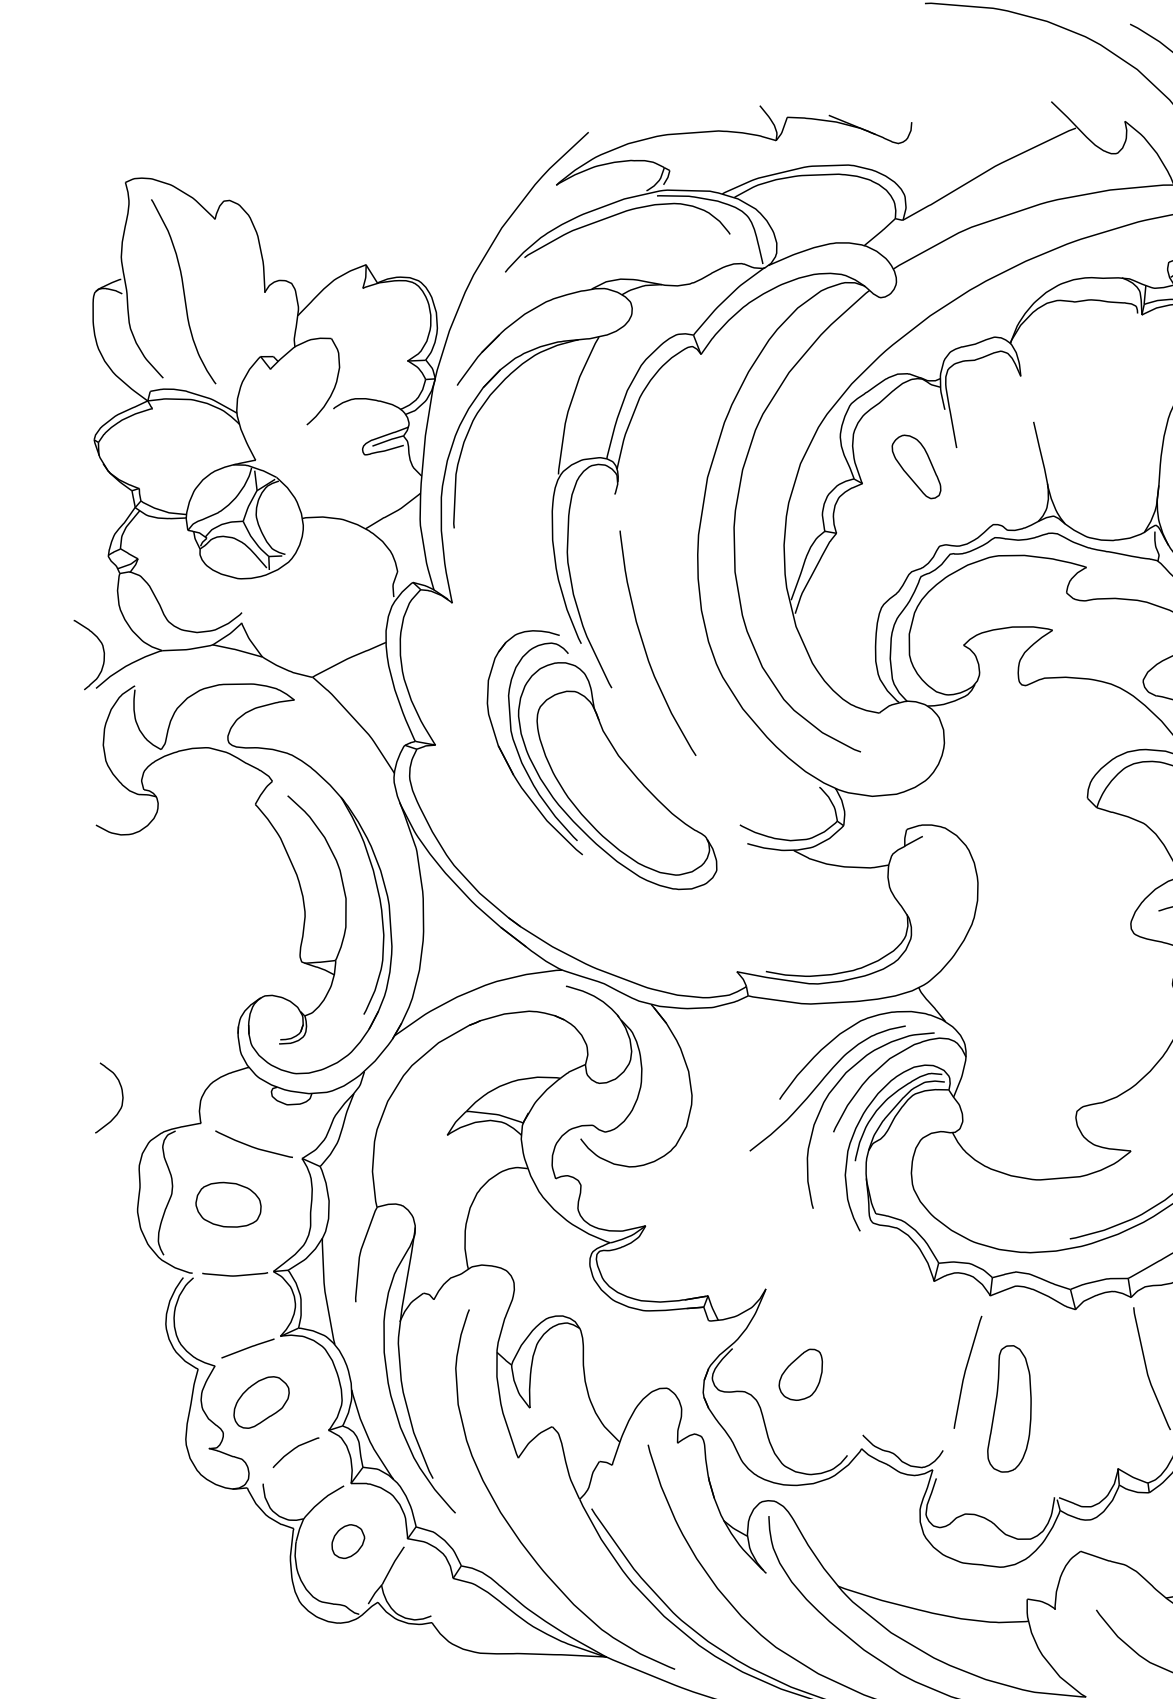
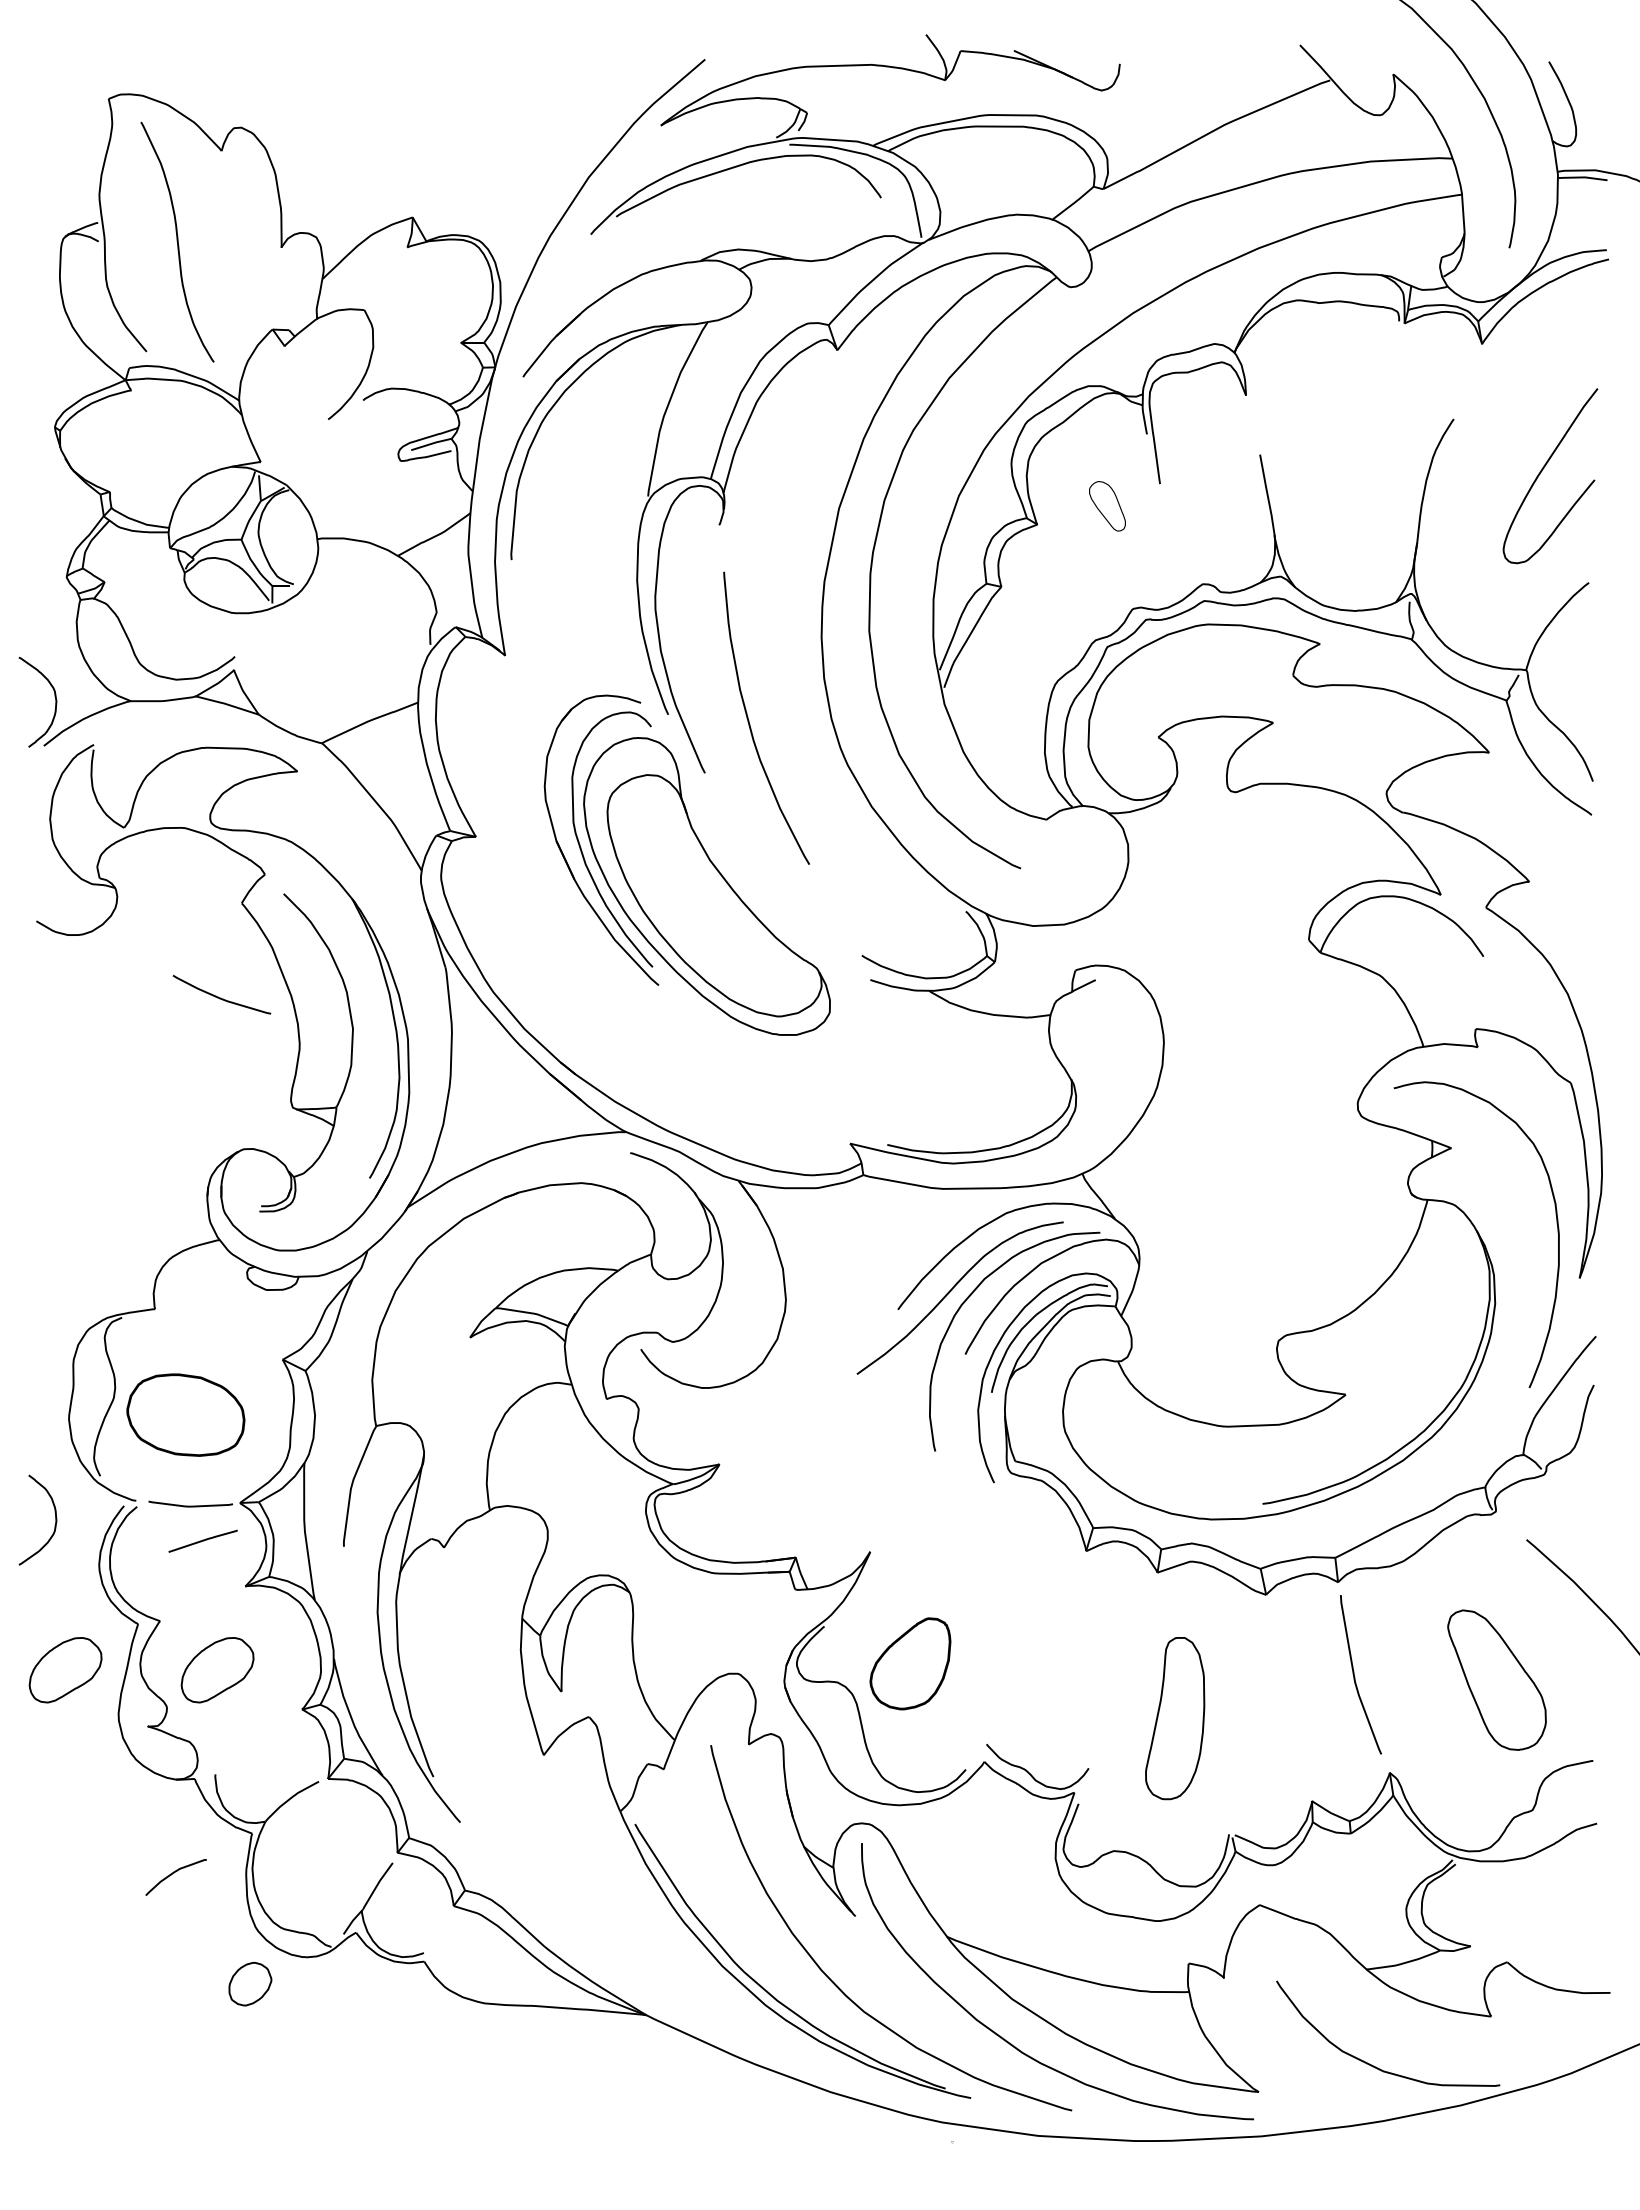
part: (916, 467) -> (1107, 506), size x0.6
curve: (122, 1096) -> (55, 1519), moved
curve: (253, 1146) -> (220, 997), moved
part: (228, 1204) -> (185, 1414), size x1.4
line: (247, 1347) -> (202, 1540), moved
curve: (966, 1371) -> (1122, 1668), removed
part: (800, 1374) -> (910, 1663), size x1.4
part: (143, 1407) -> (65, 1670), added
curve: (294, 1449) -> (174, 1873), moved
curve: (510, 1525) -> (530, 1841), removed
part: (348, 1541) -> (250, 1984), moved

